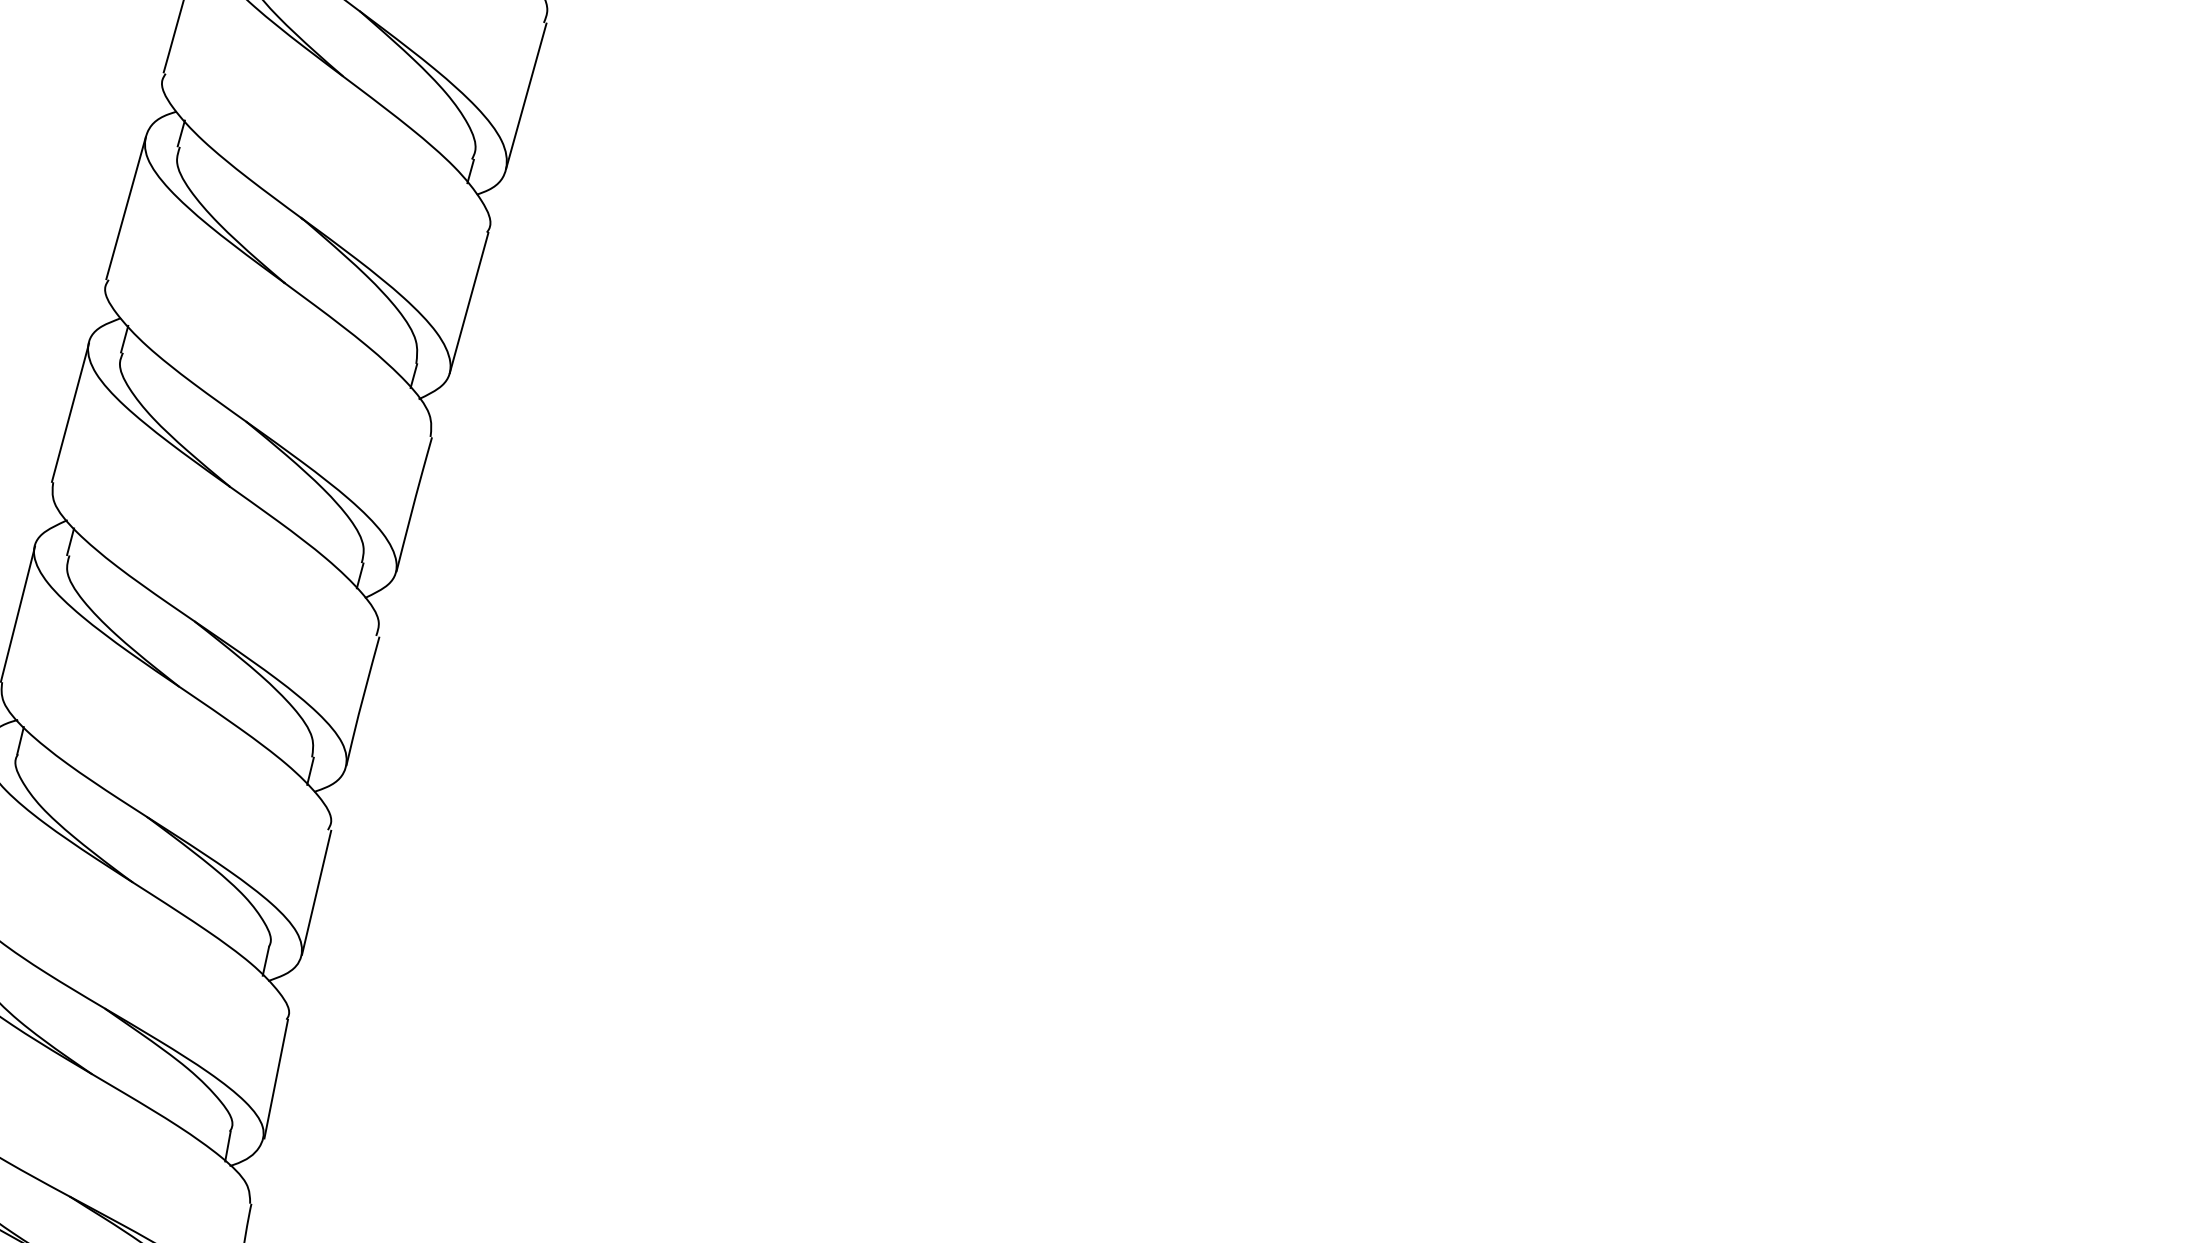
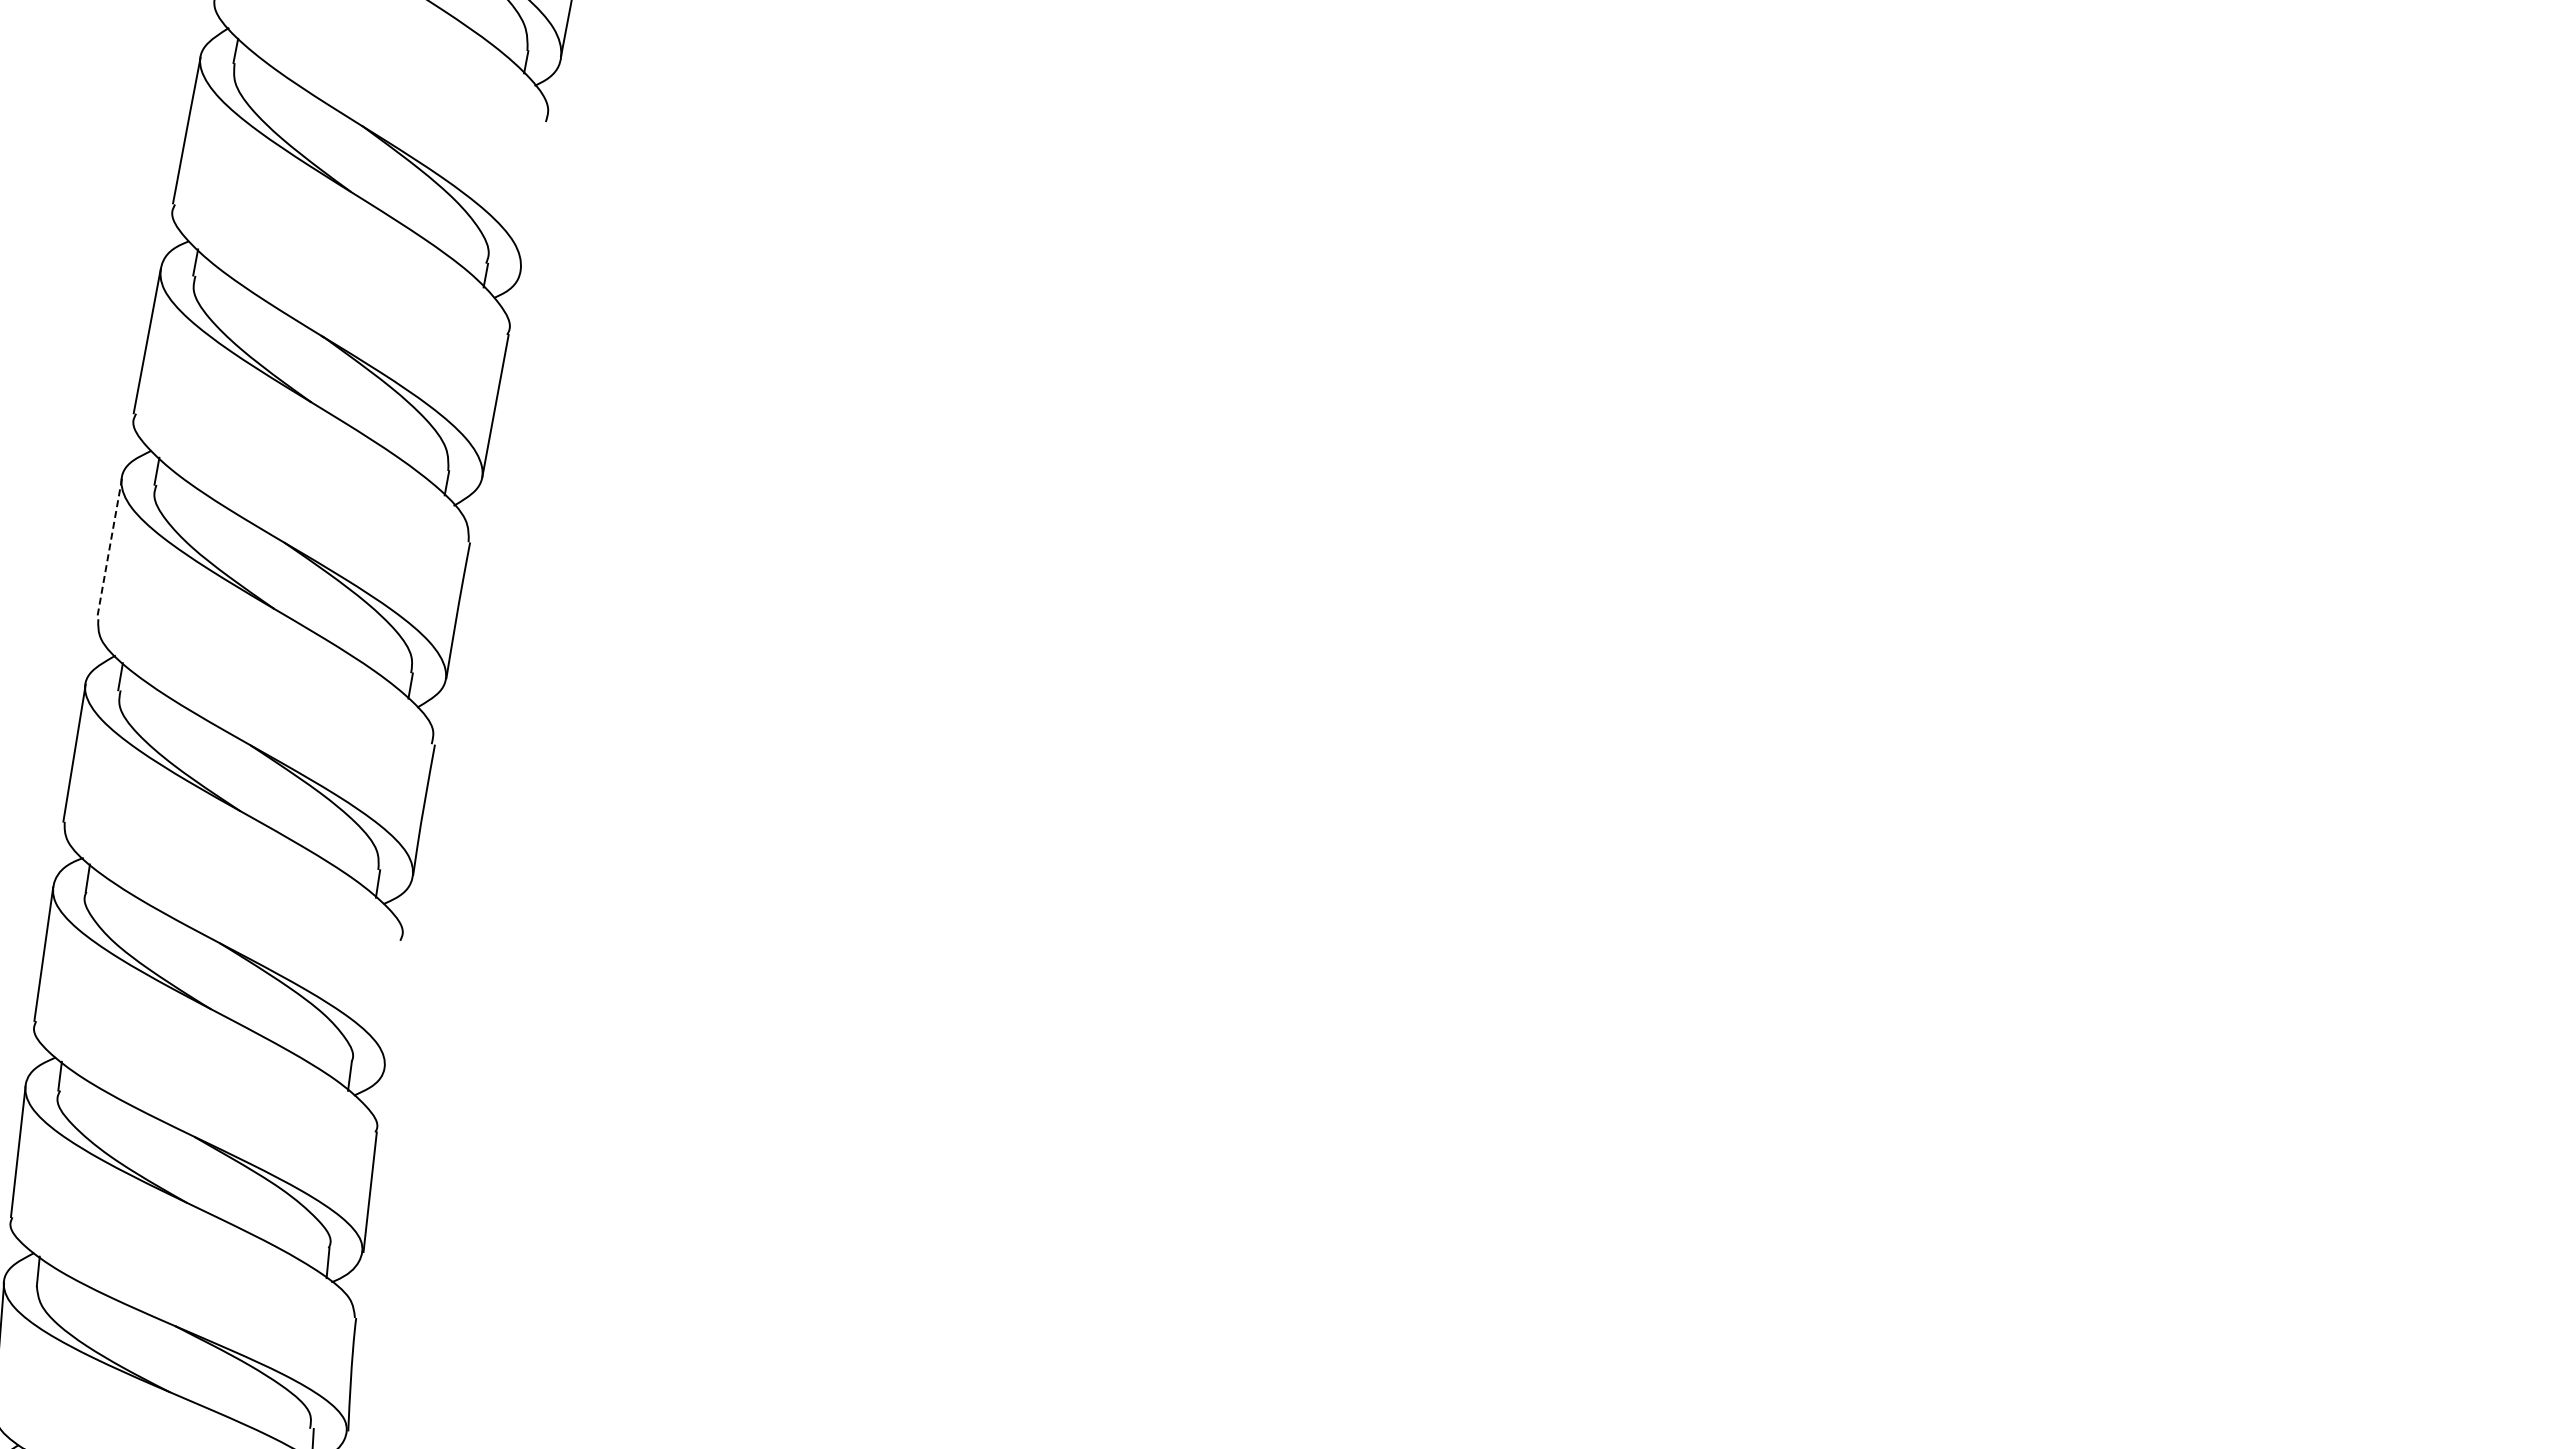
line: (526, 95) -> (534, 195), removed
line: (70, 413) -> (109, 549), solid -> dashed
line: (316, 892) -> (394, 1003), removed

